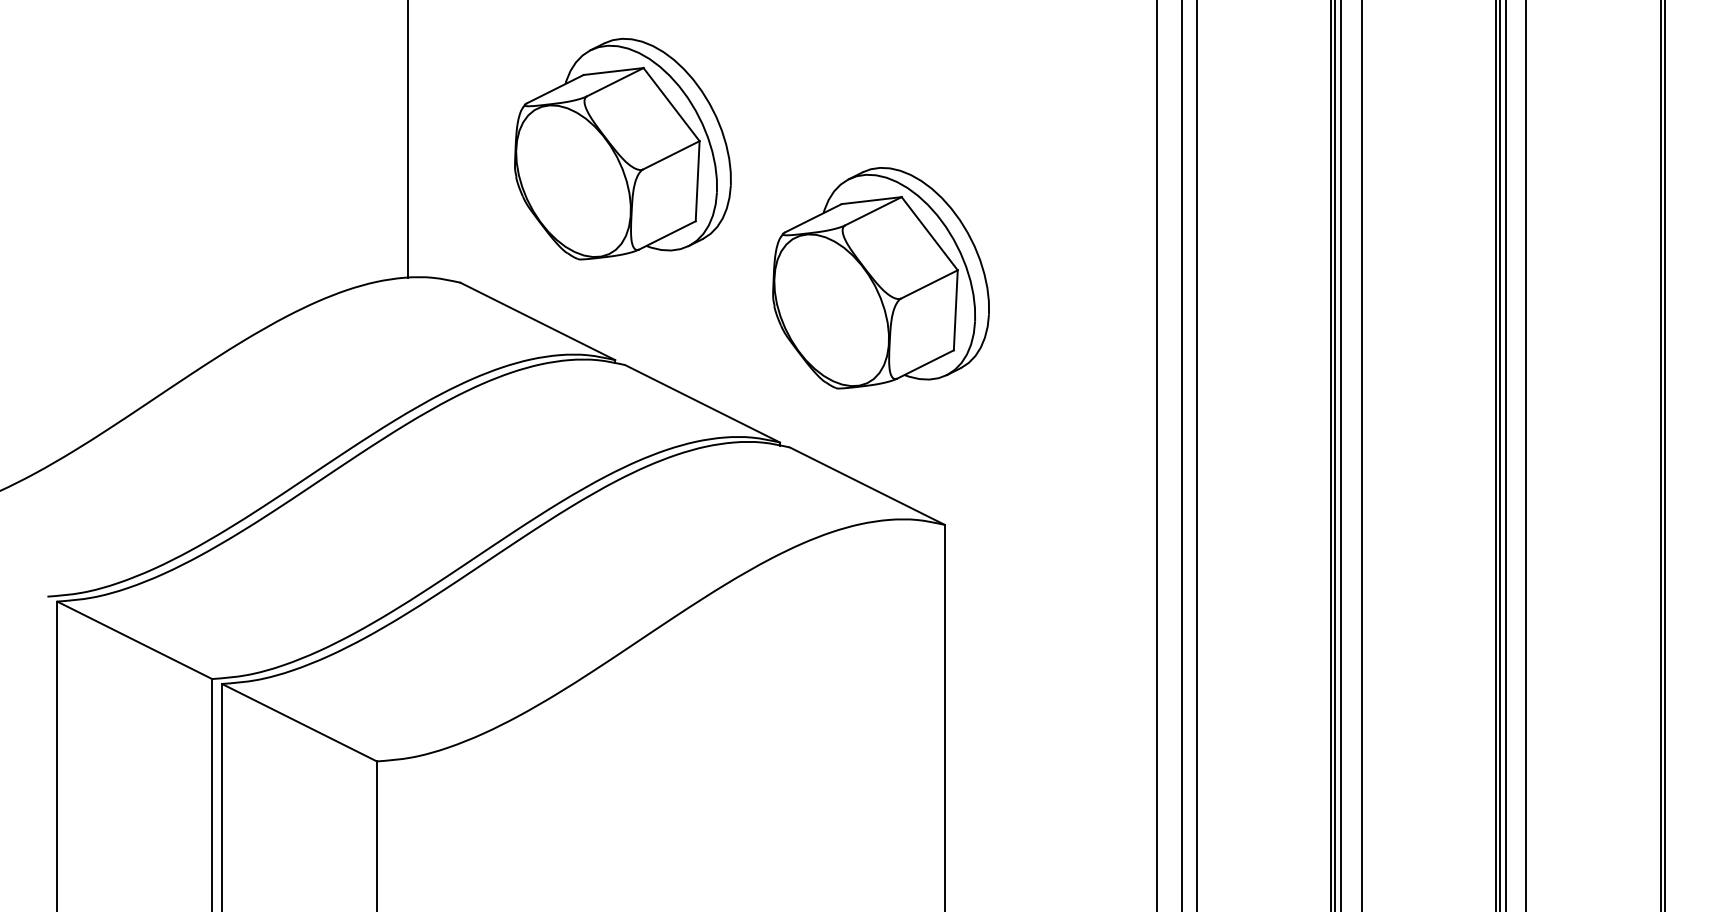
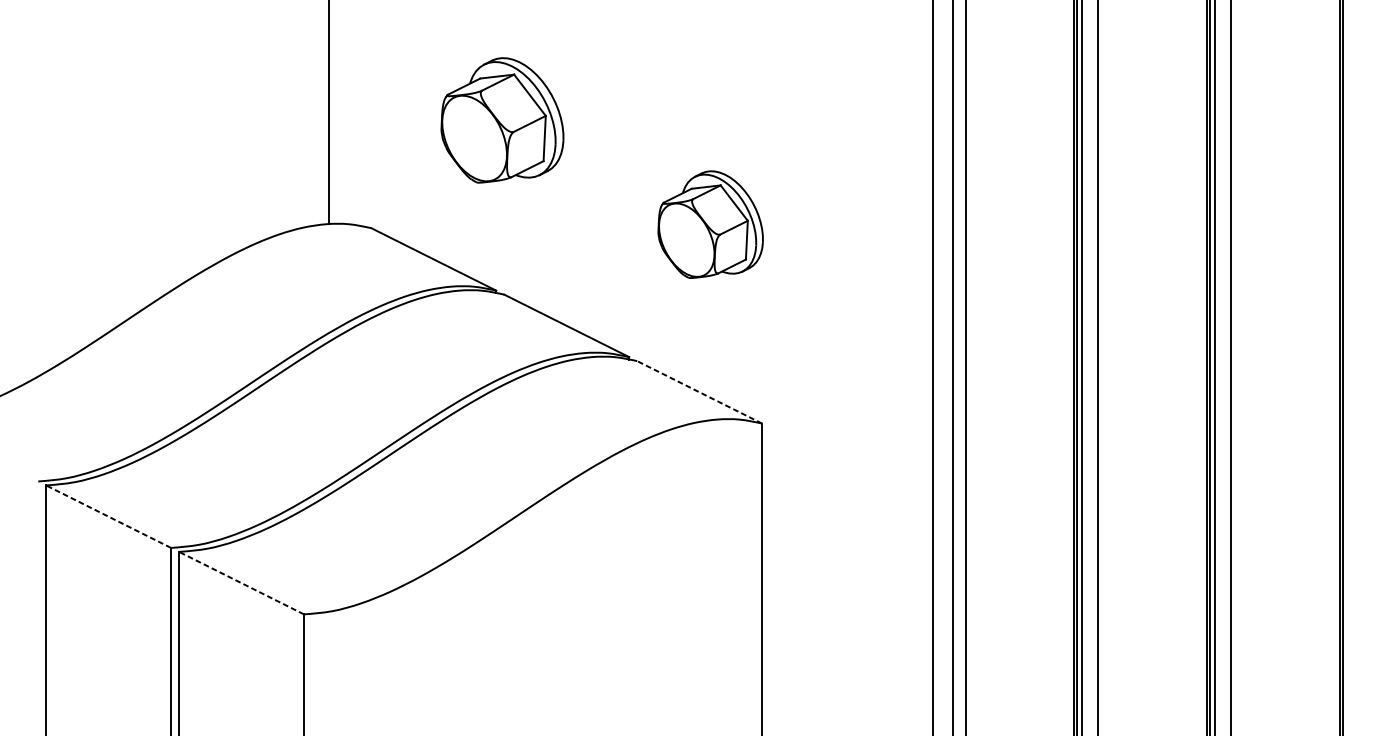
part: (622, 148) -> (502, 119), size x0.7
part: (880, 278) -> (710, 224), size x0.6
line: (867, 486) -> (699, 392), solid -> dashed
line: (134, 640) -> (108, 516), solid -> dashed
line: (299, 722) -> (241, 582), solid -> dashed

